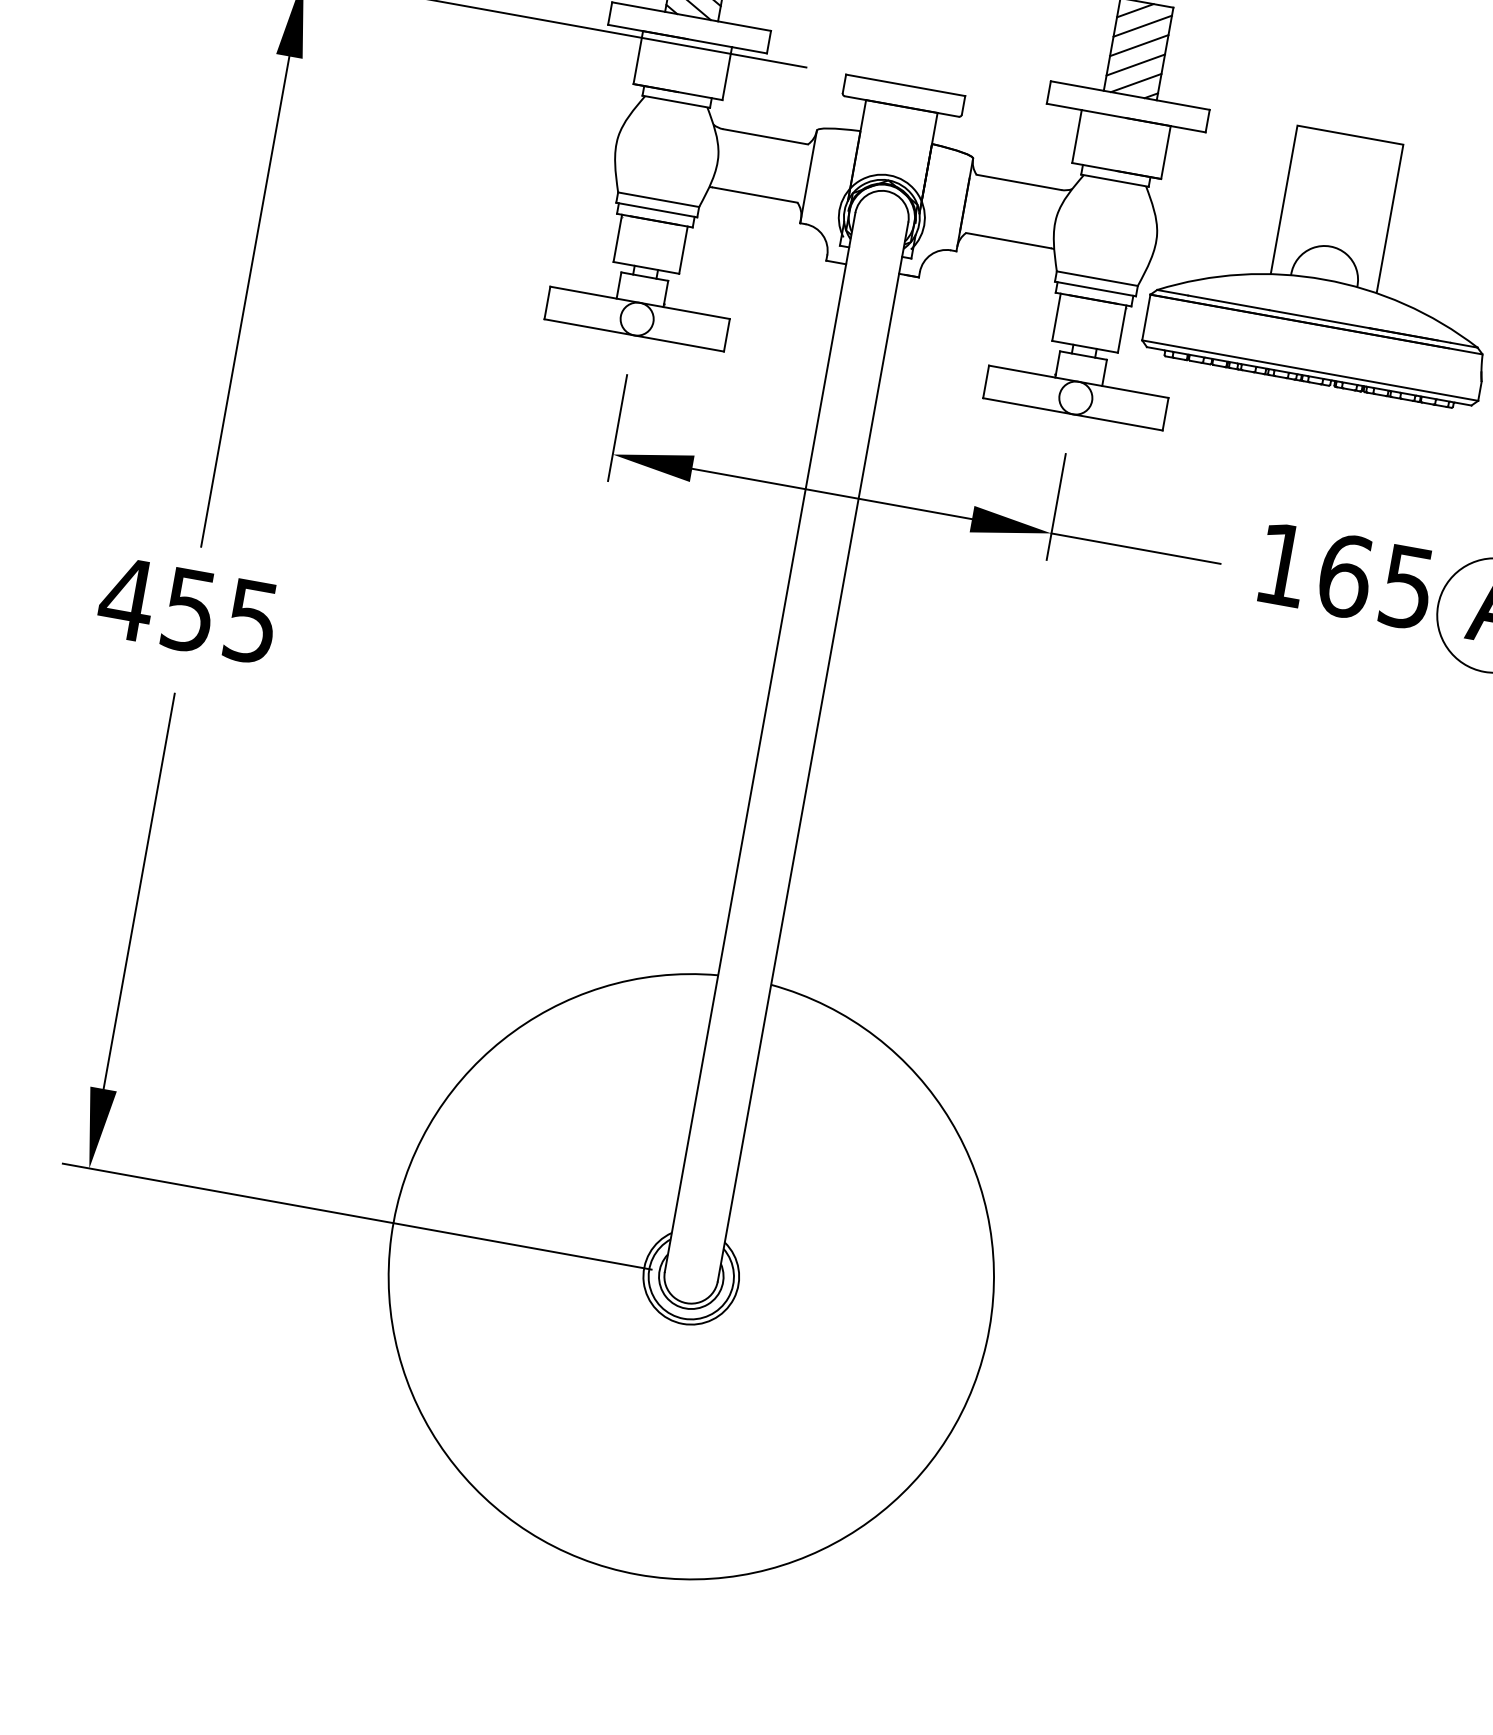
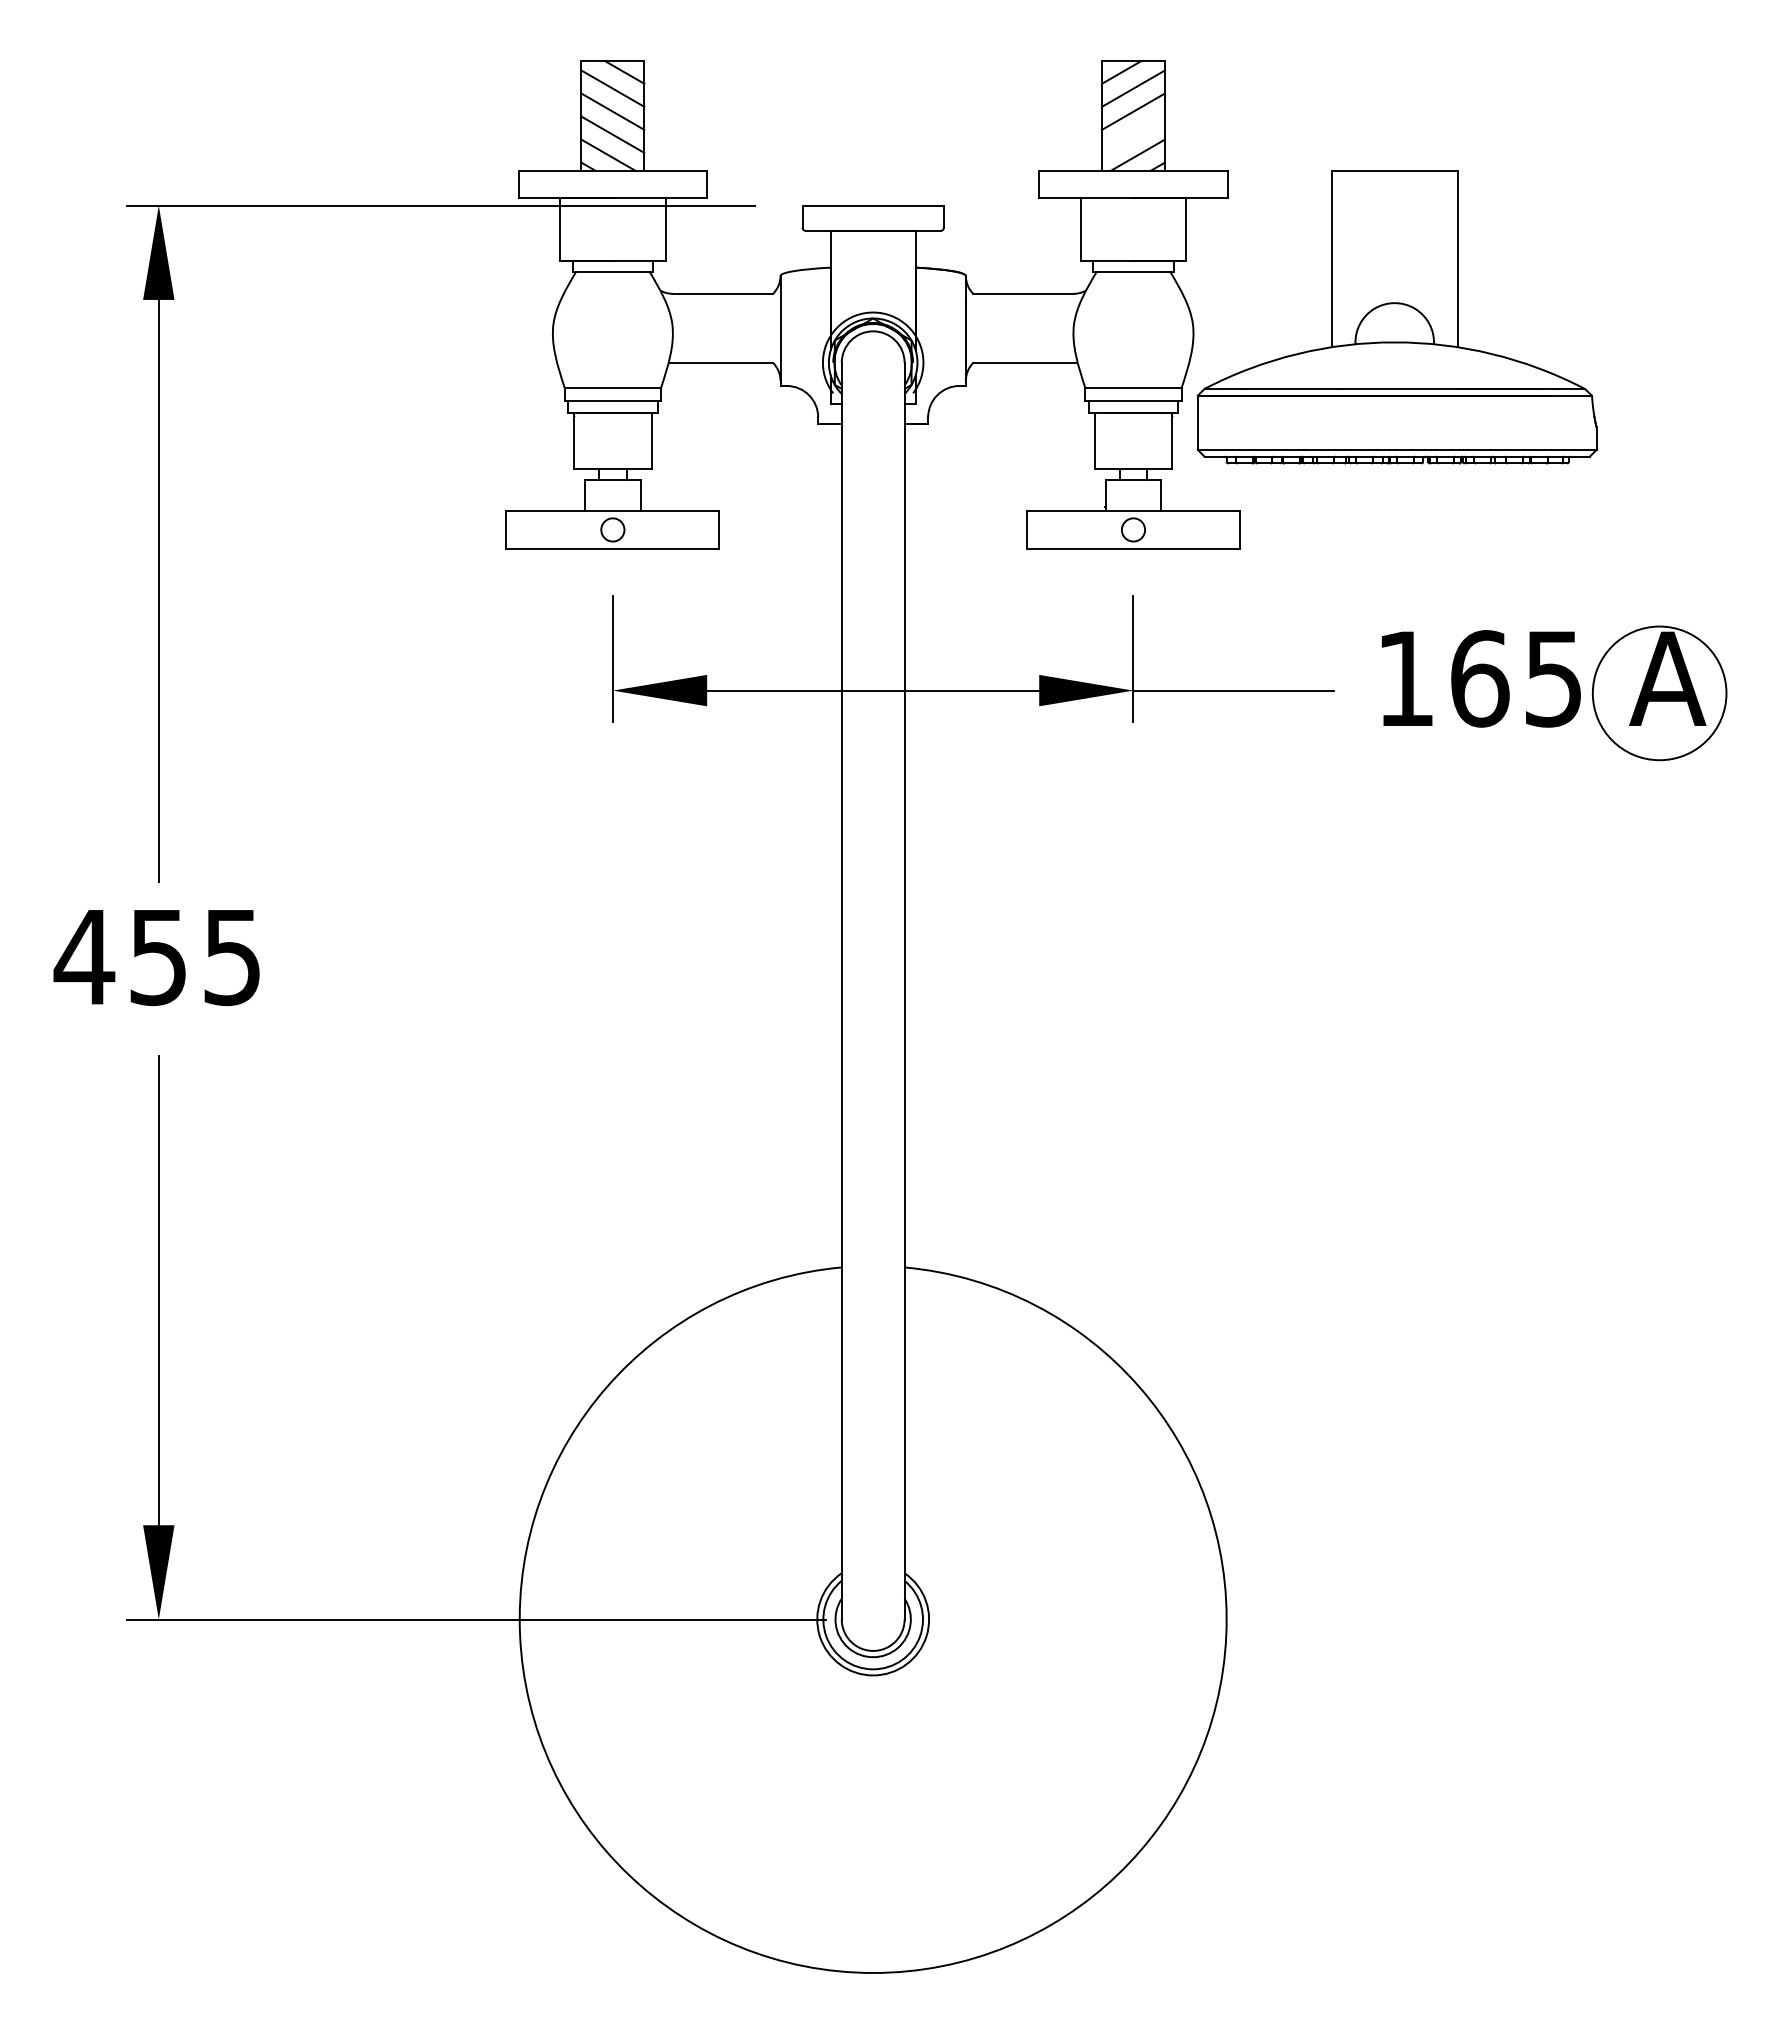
line: (1135, 64) -> (1133, 134), removed
circle: (636, 318) -> (612, 529), size x0.6
circle: (1075, 397) -> (1133, 529), size x0.6

